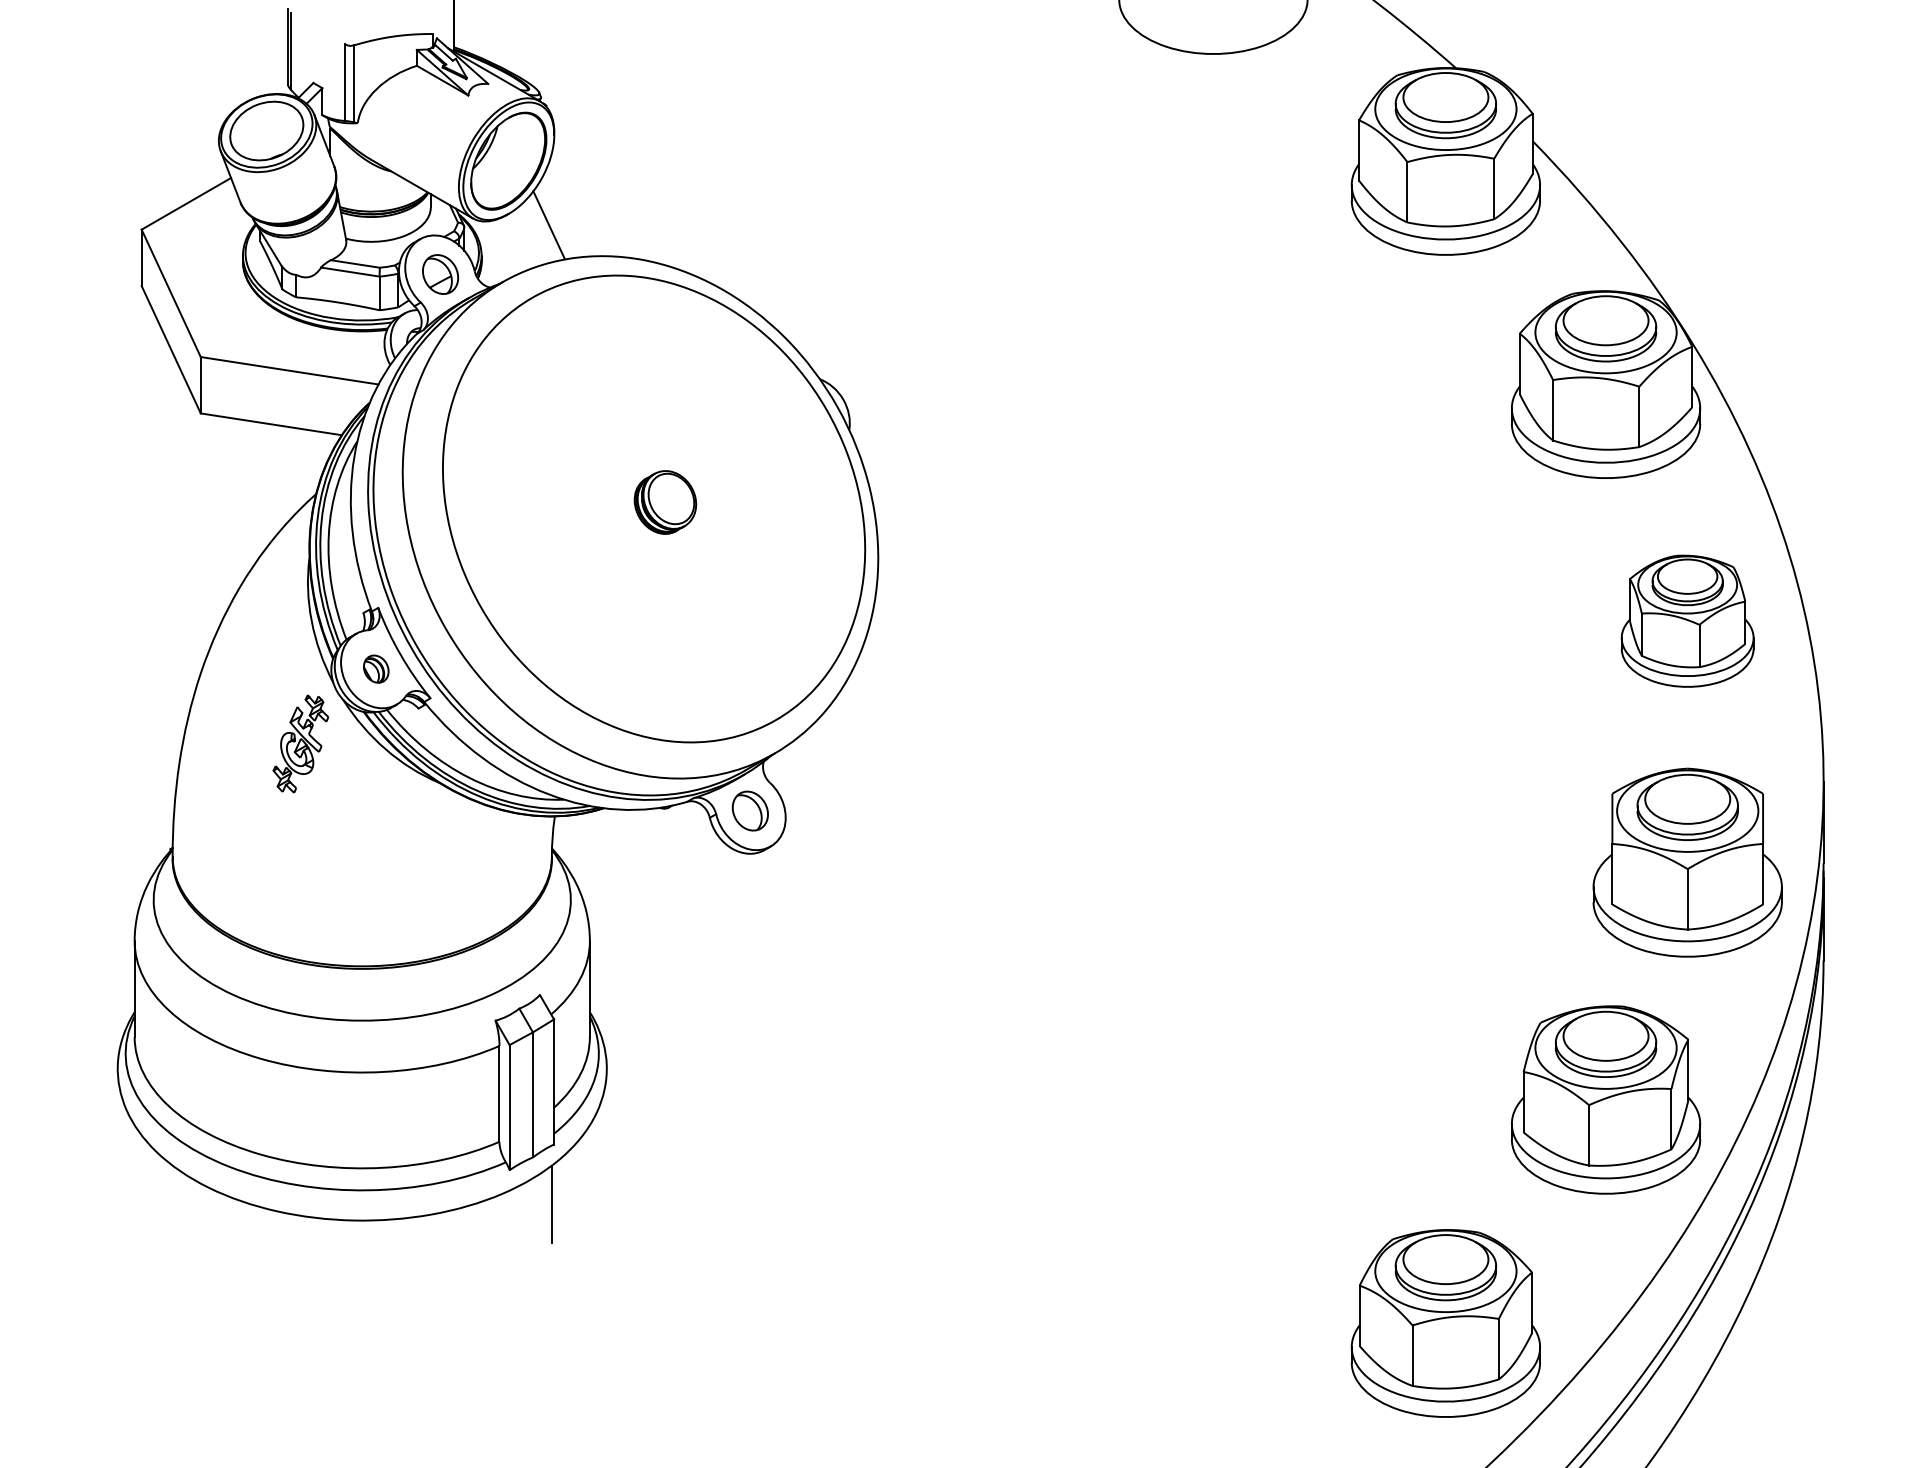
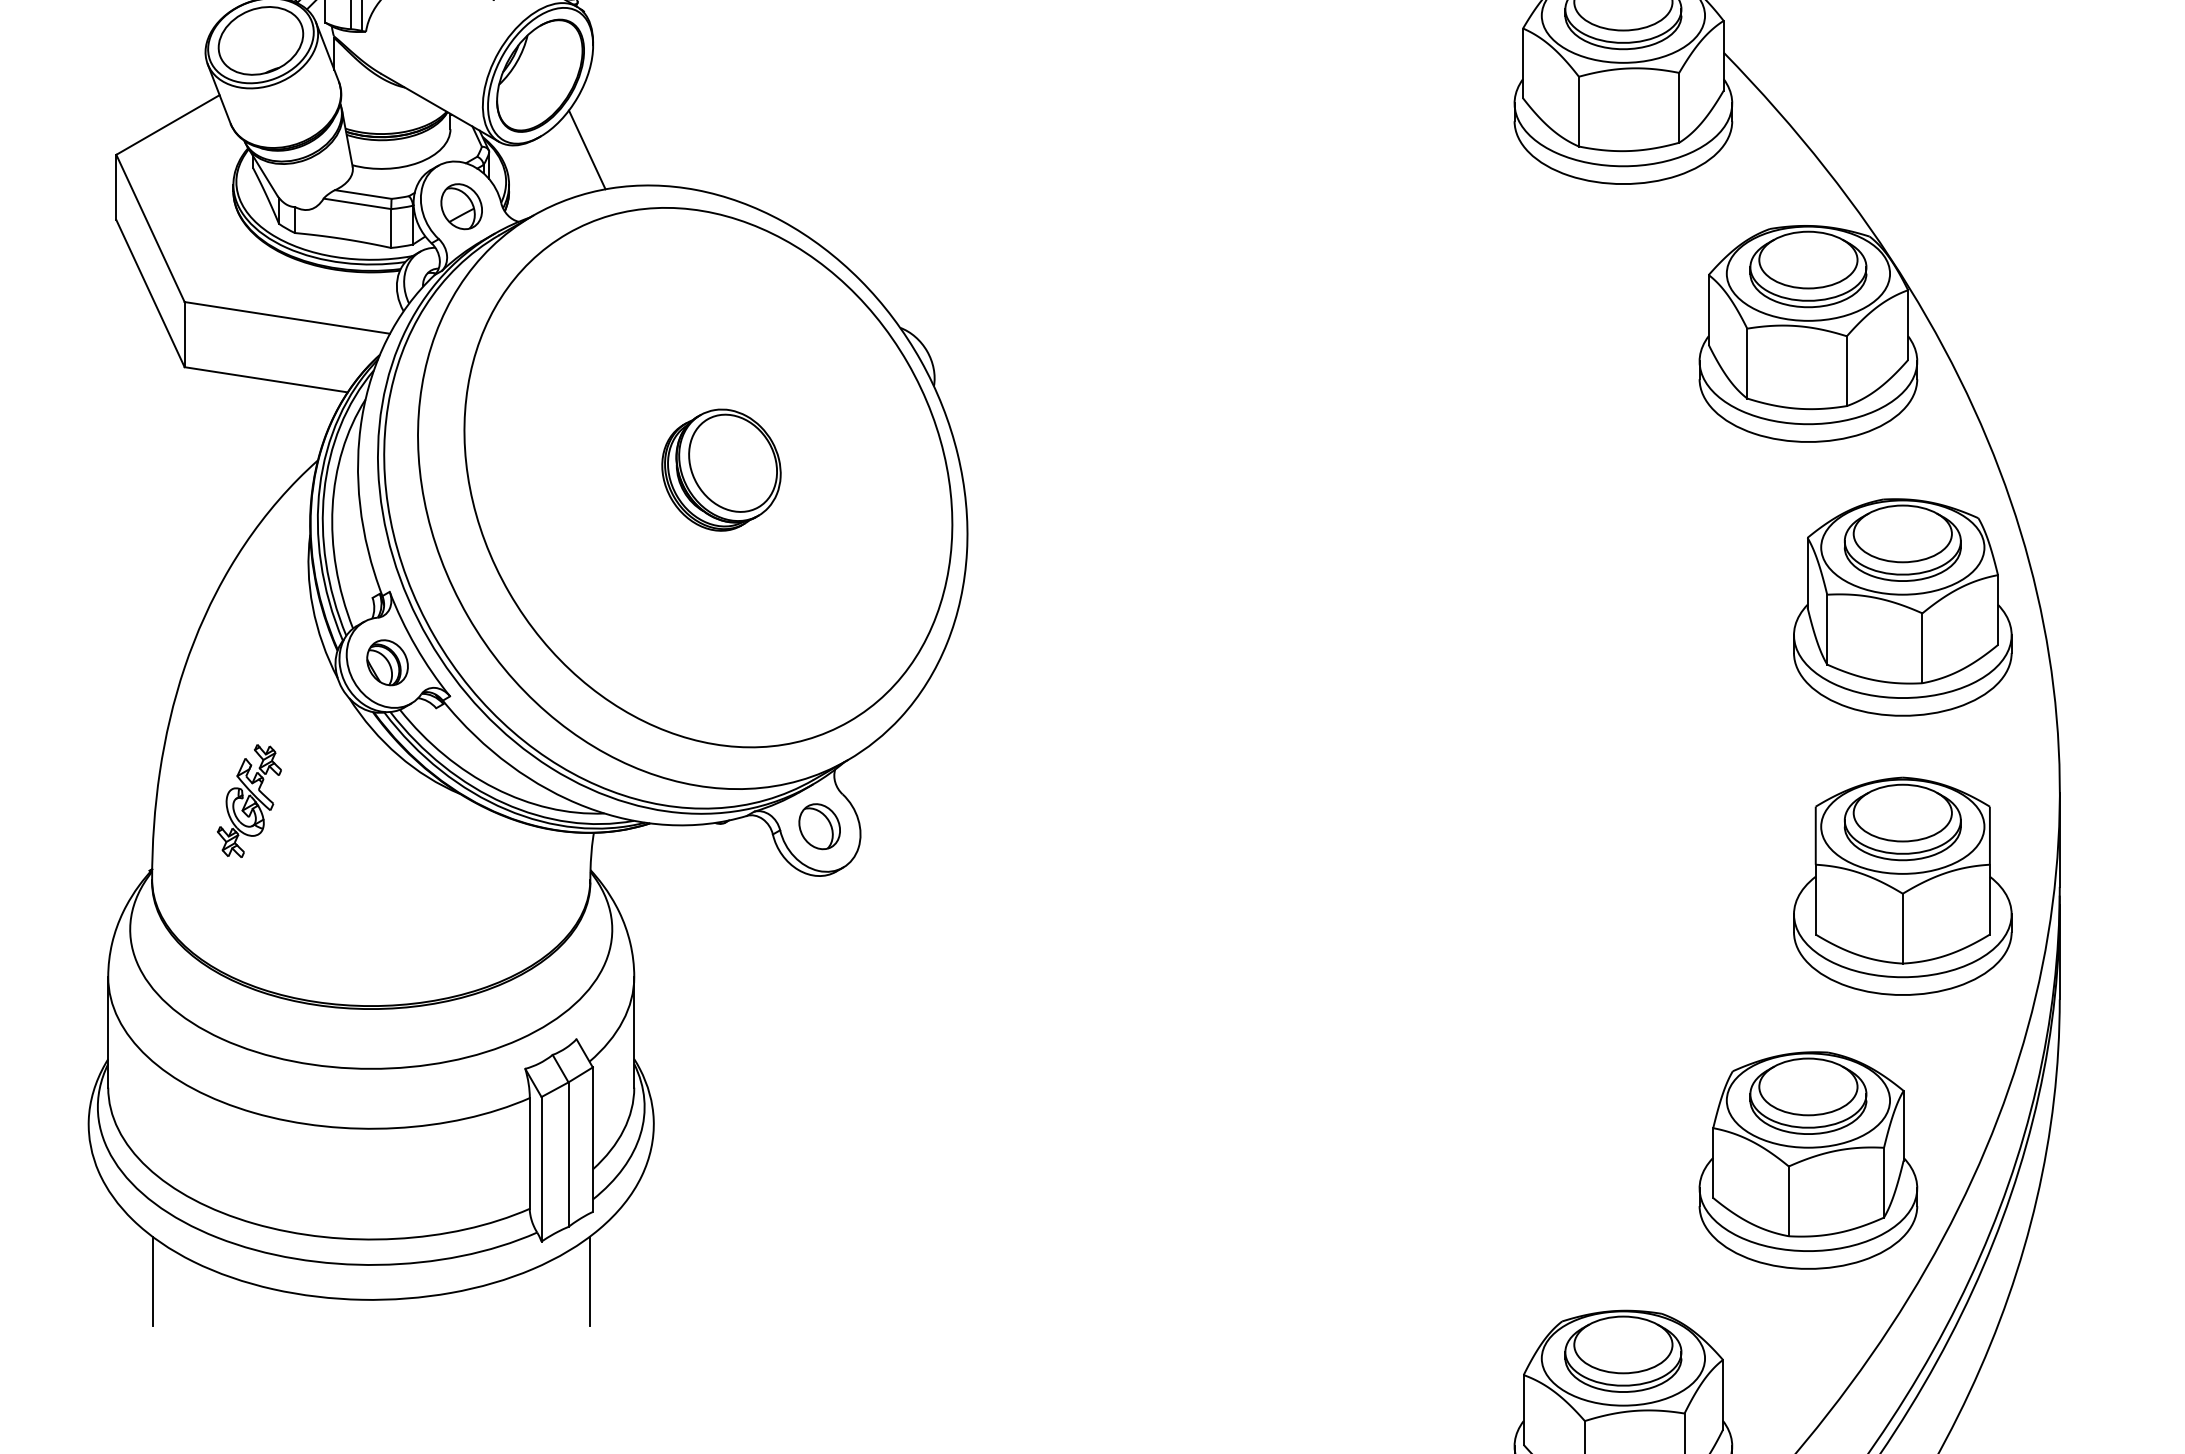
part: (665, 502) -> (721, 470), size x1.67
part: (1687, 620) -> (1902, 606), size x1.43
part: (375, 668) -> (386, 661), size x1.43
part: (300, 743) -> (249, 800), moved
line: (172, 1204) -> (151, 1281), added

